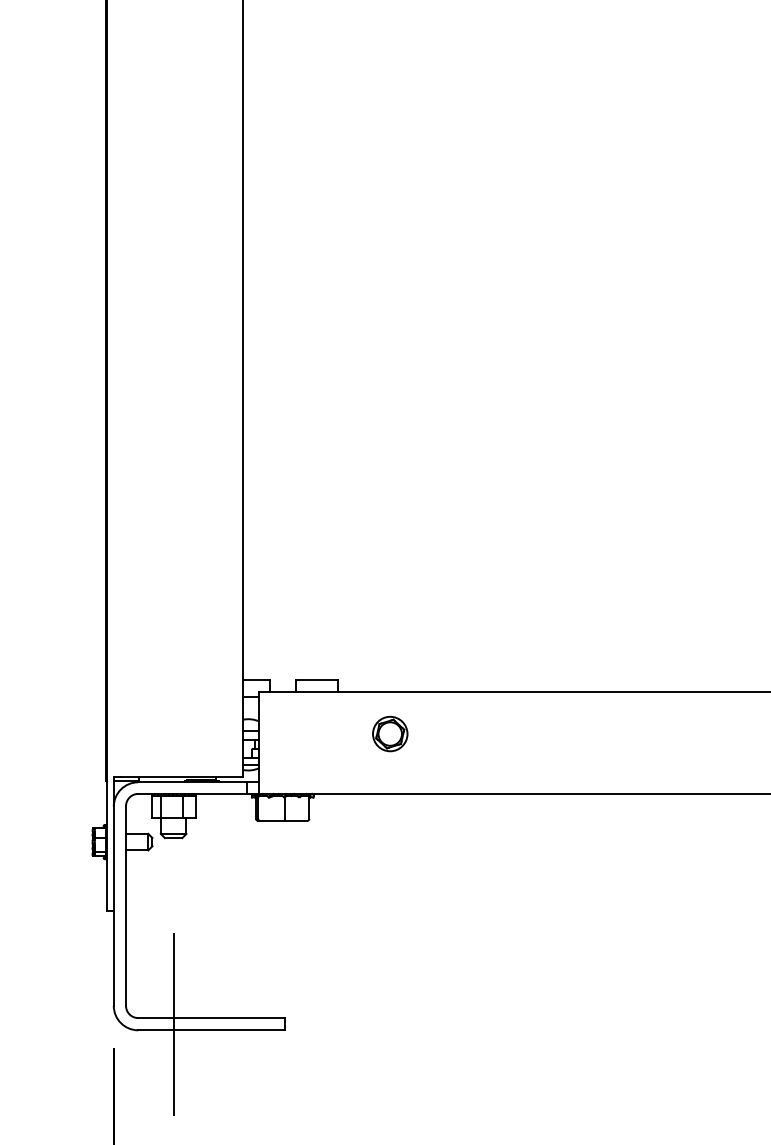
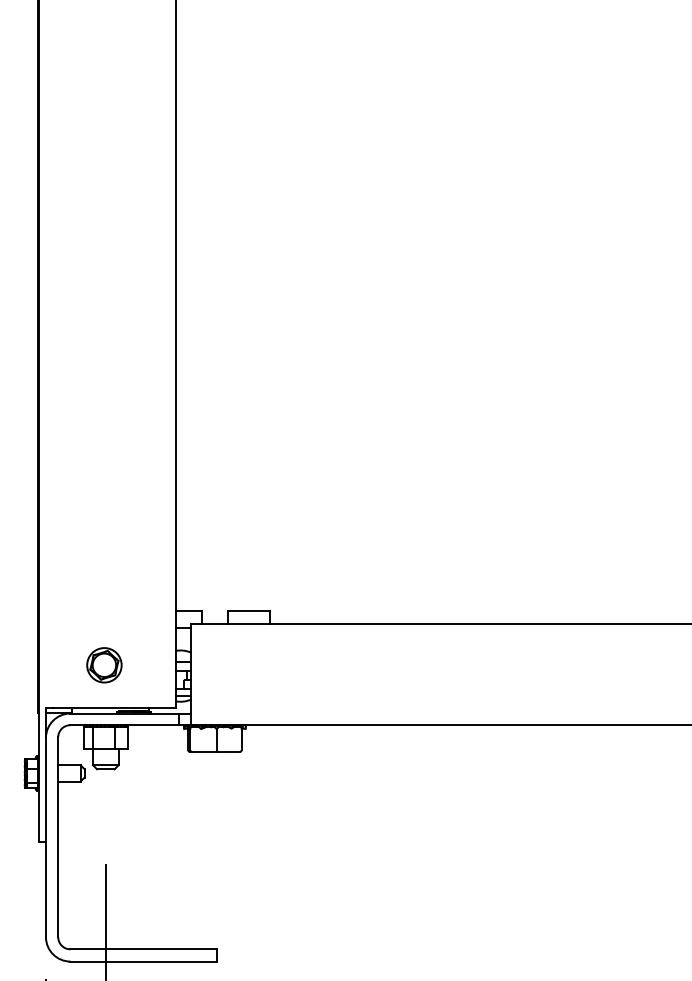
part: (390, 733) -> (104, 664), moved

